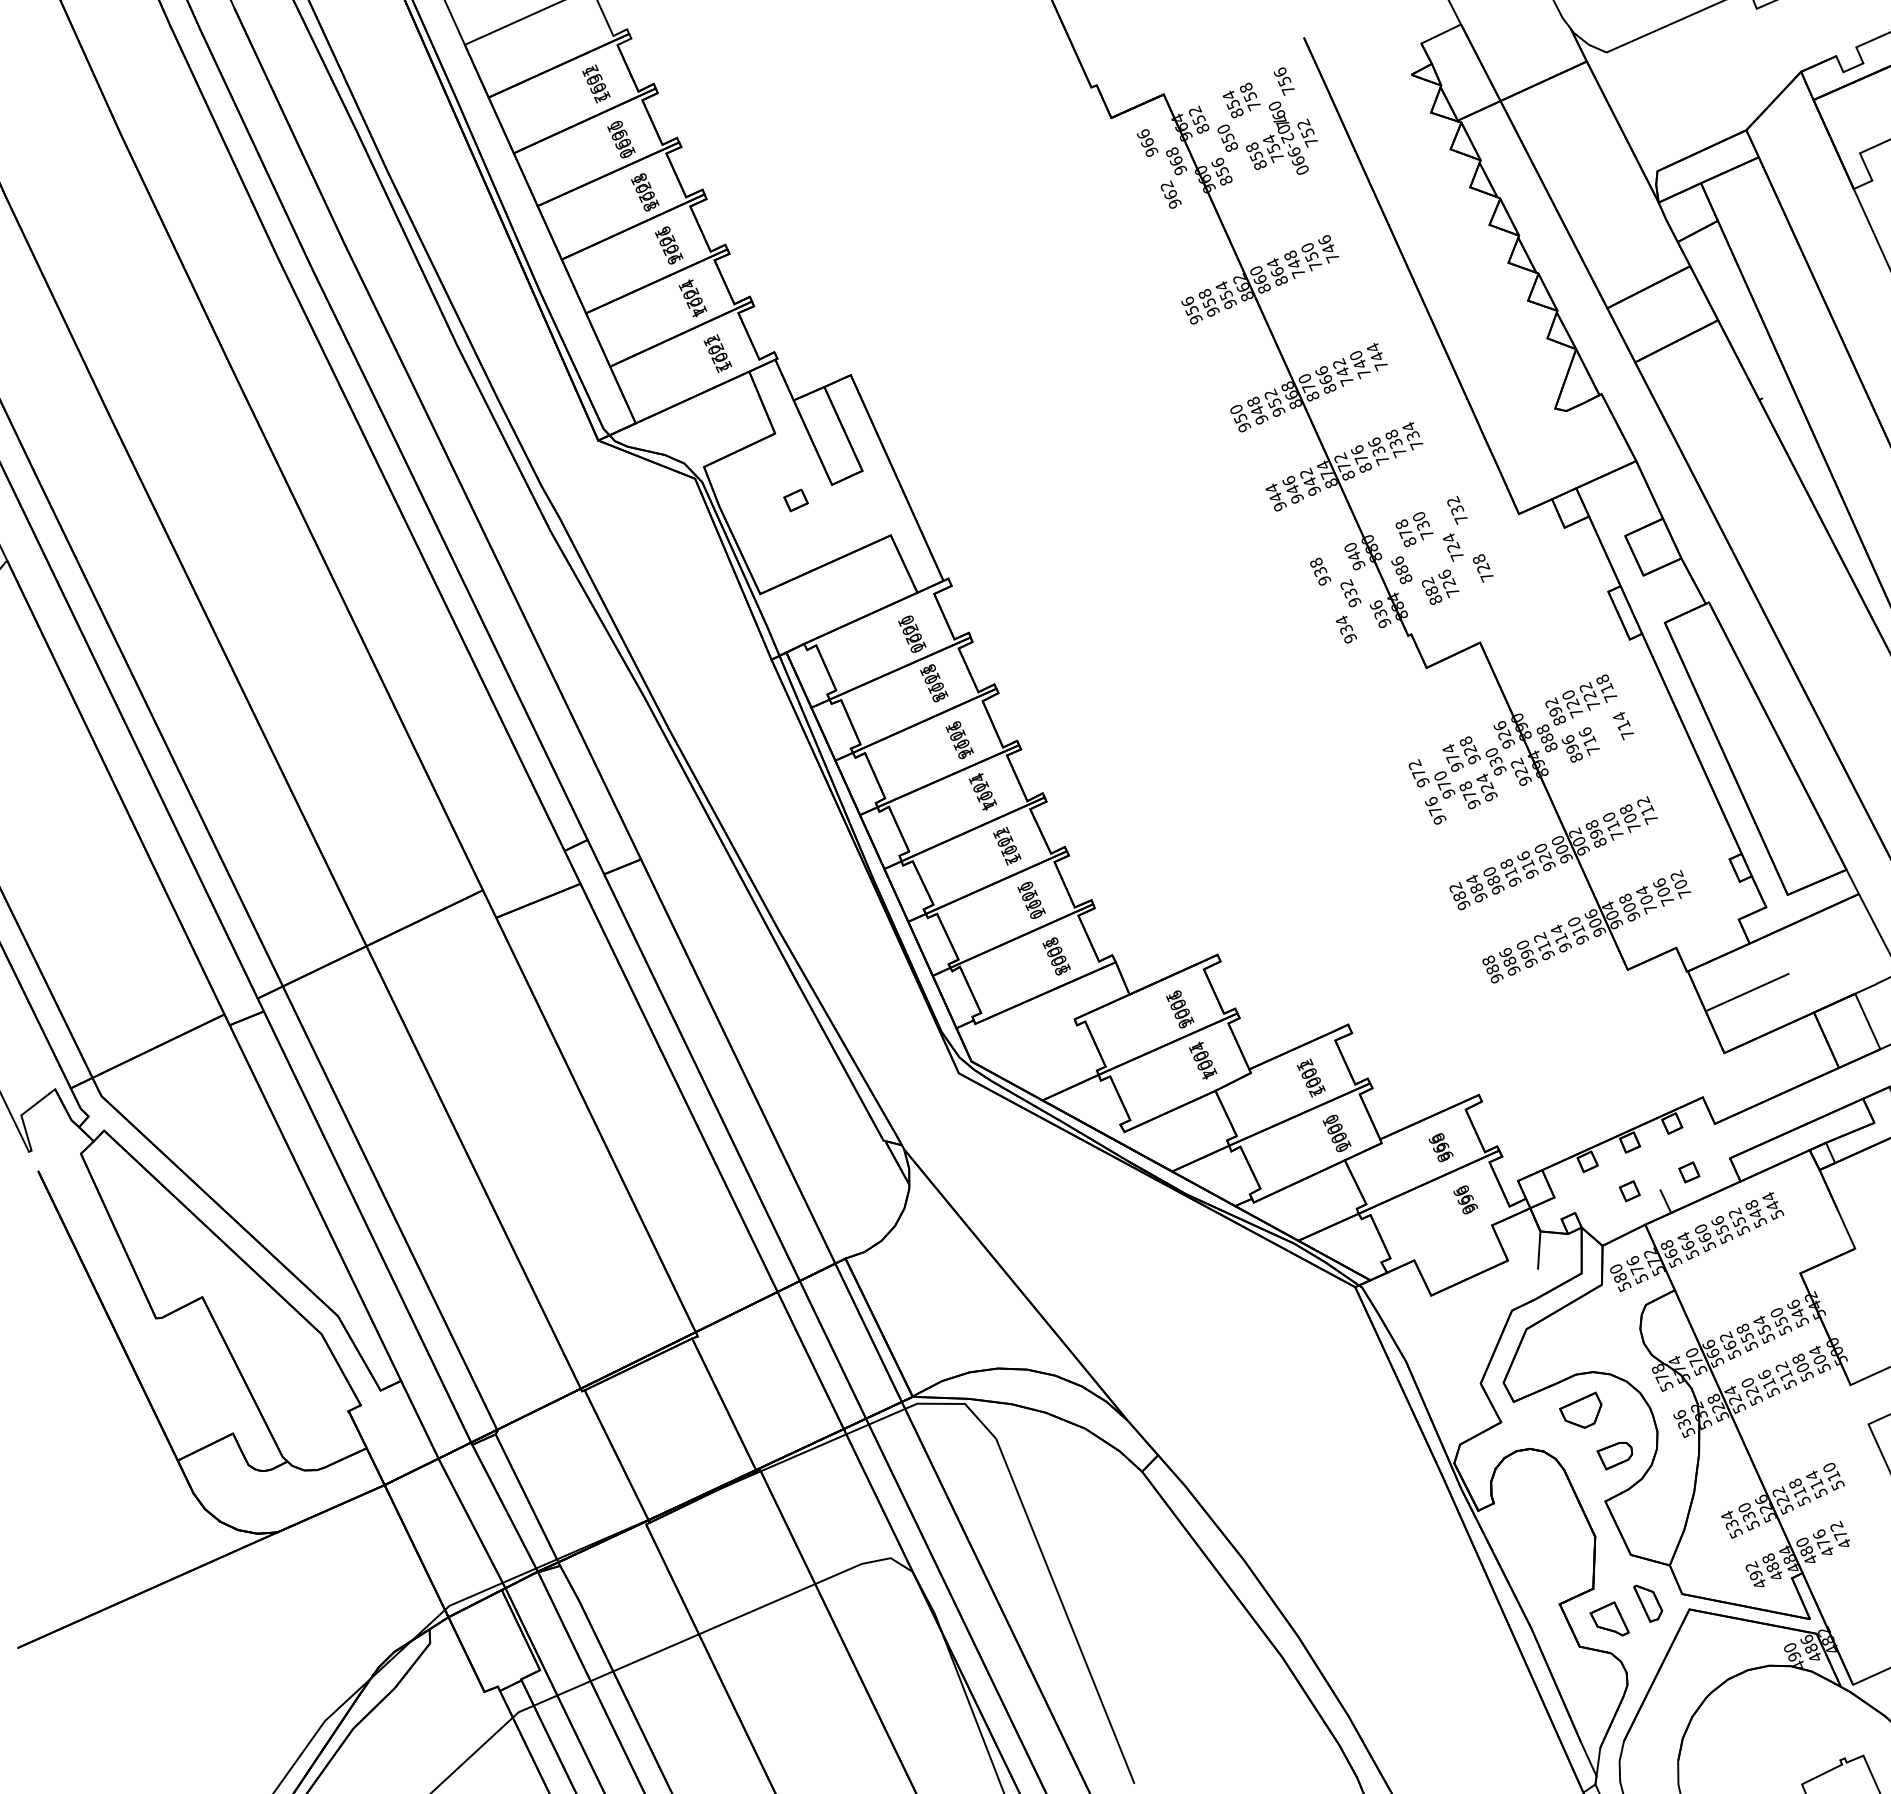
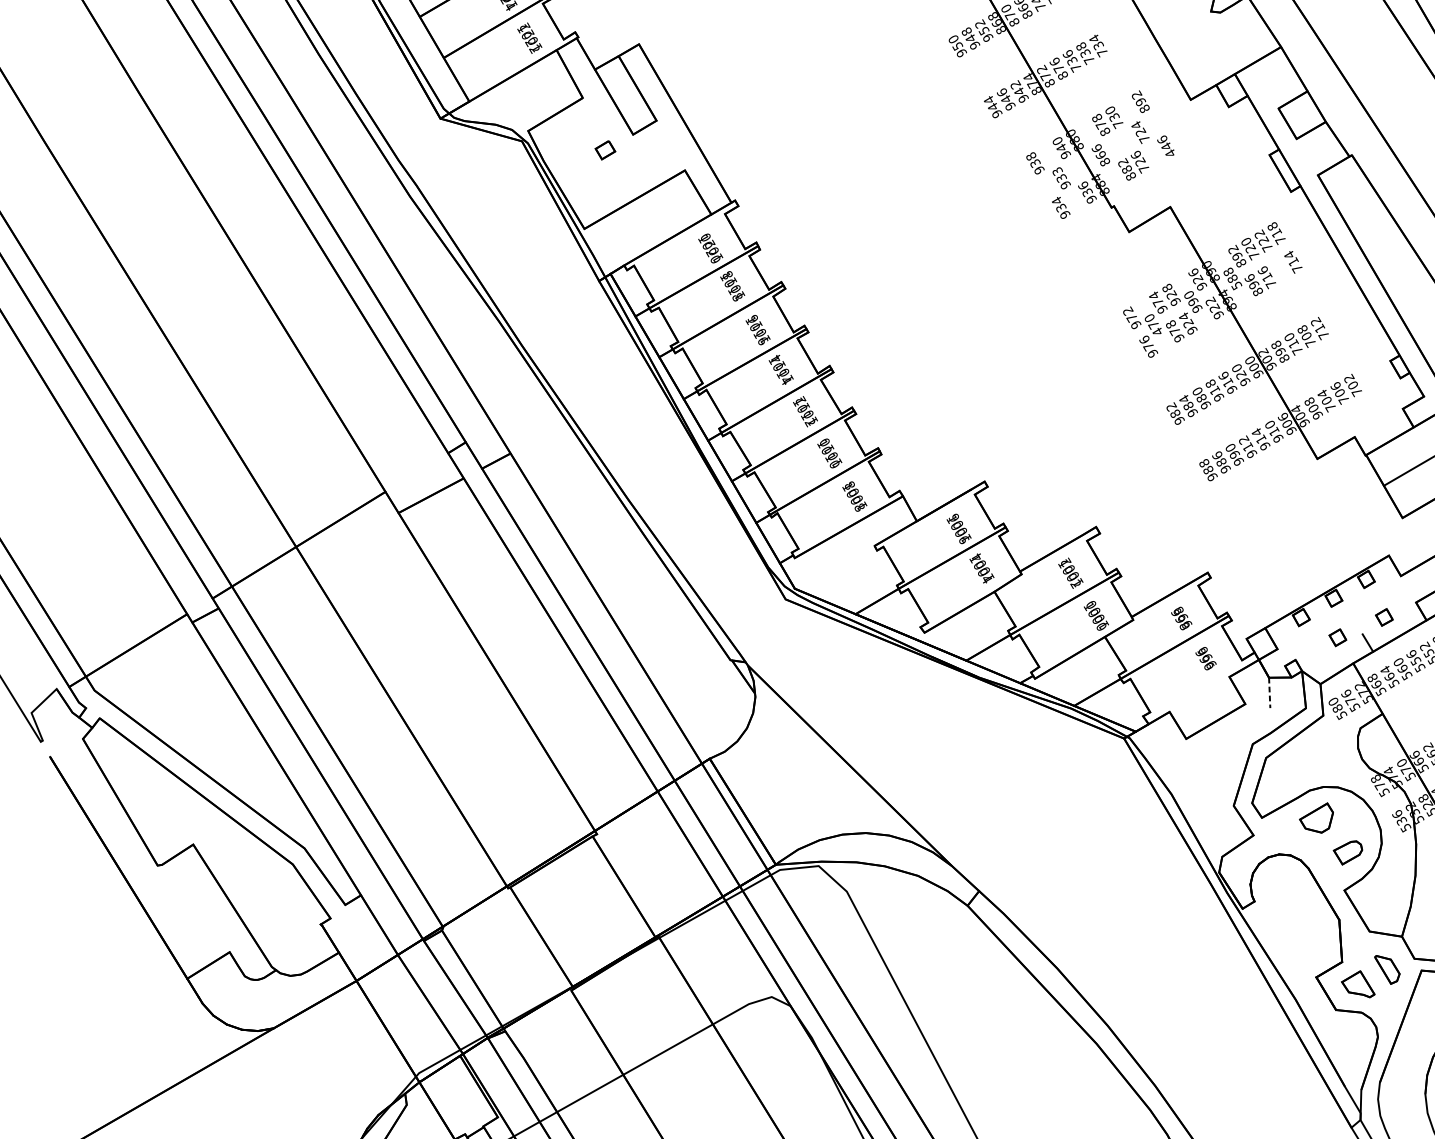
text: (1459, 514) -> (1142, 105), 732 -> 892
text: (1482, 568) -> (1165, 146), 728 -> 446
text: (1401, 570) -> (1100, 155), 886 -> 866
text: (1346, 584) -> (1057, 171), 932 -> 933
text: (1550, 747) -> (1236, 285), 888 -> 588
text: (1495, 761) -> (1192, 301), 930 -> 990
text: (1448, 793) -> (1157, 331), 970 -> 470
line: (1539, 1250) -> (1269, 693), solid -> dashed

